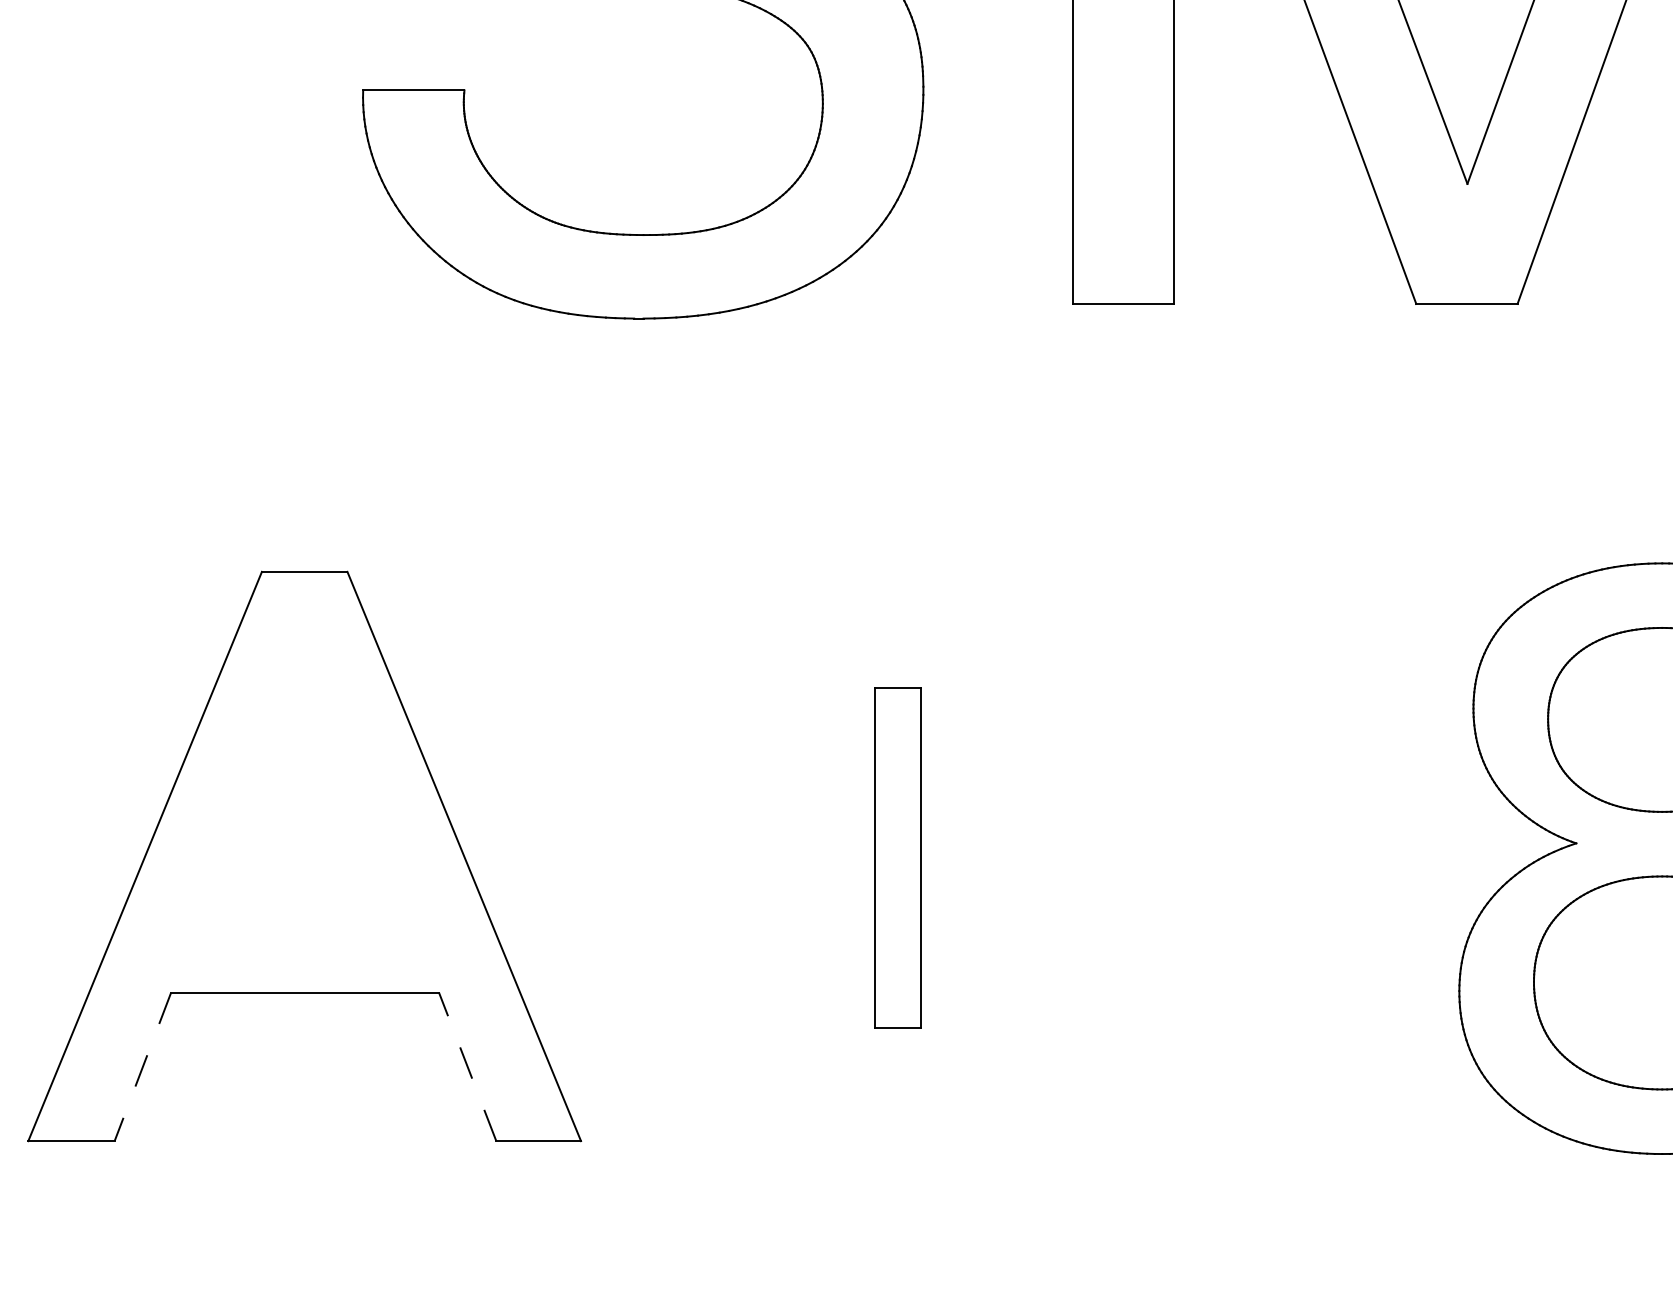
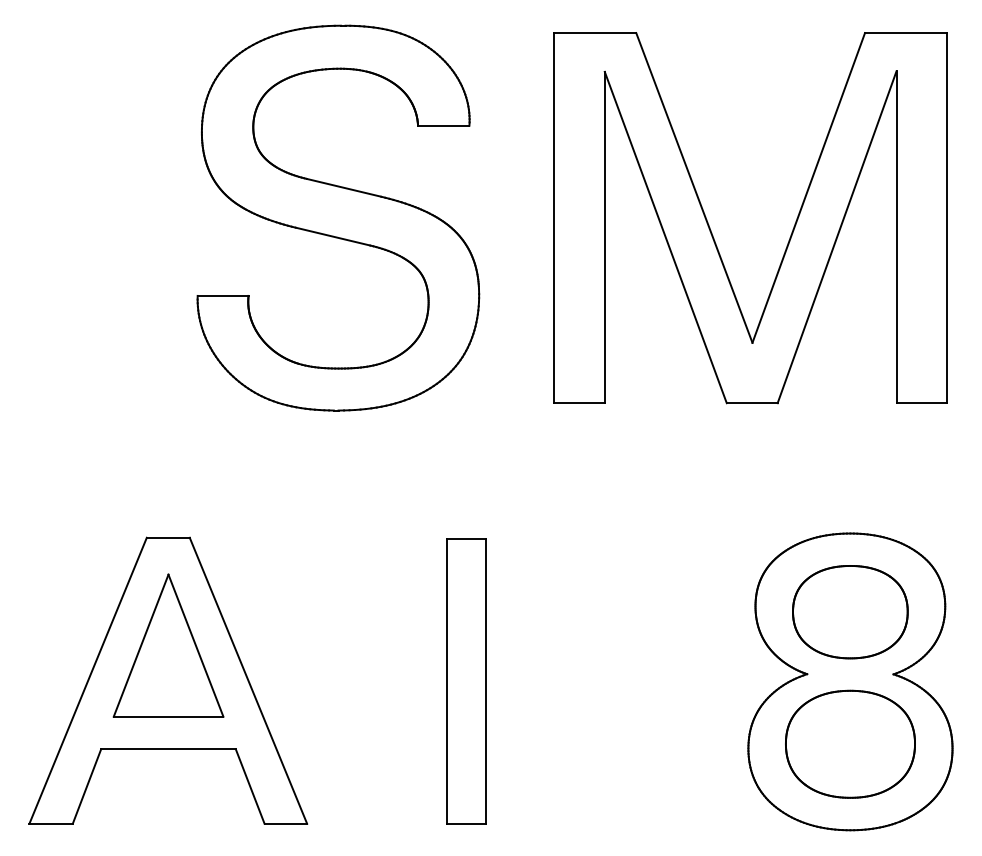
part: (305, 786) -> (168, 645), added
part: (898, 857) -> (466, 681), size x1.67
line: (143, 1066) -> (87, 786), dashed -> solid
line: (468, 1066) -> (250, 786), dashed -> solid

